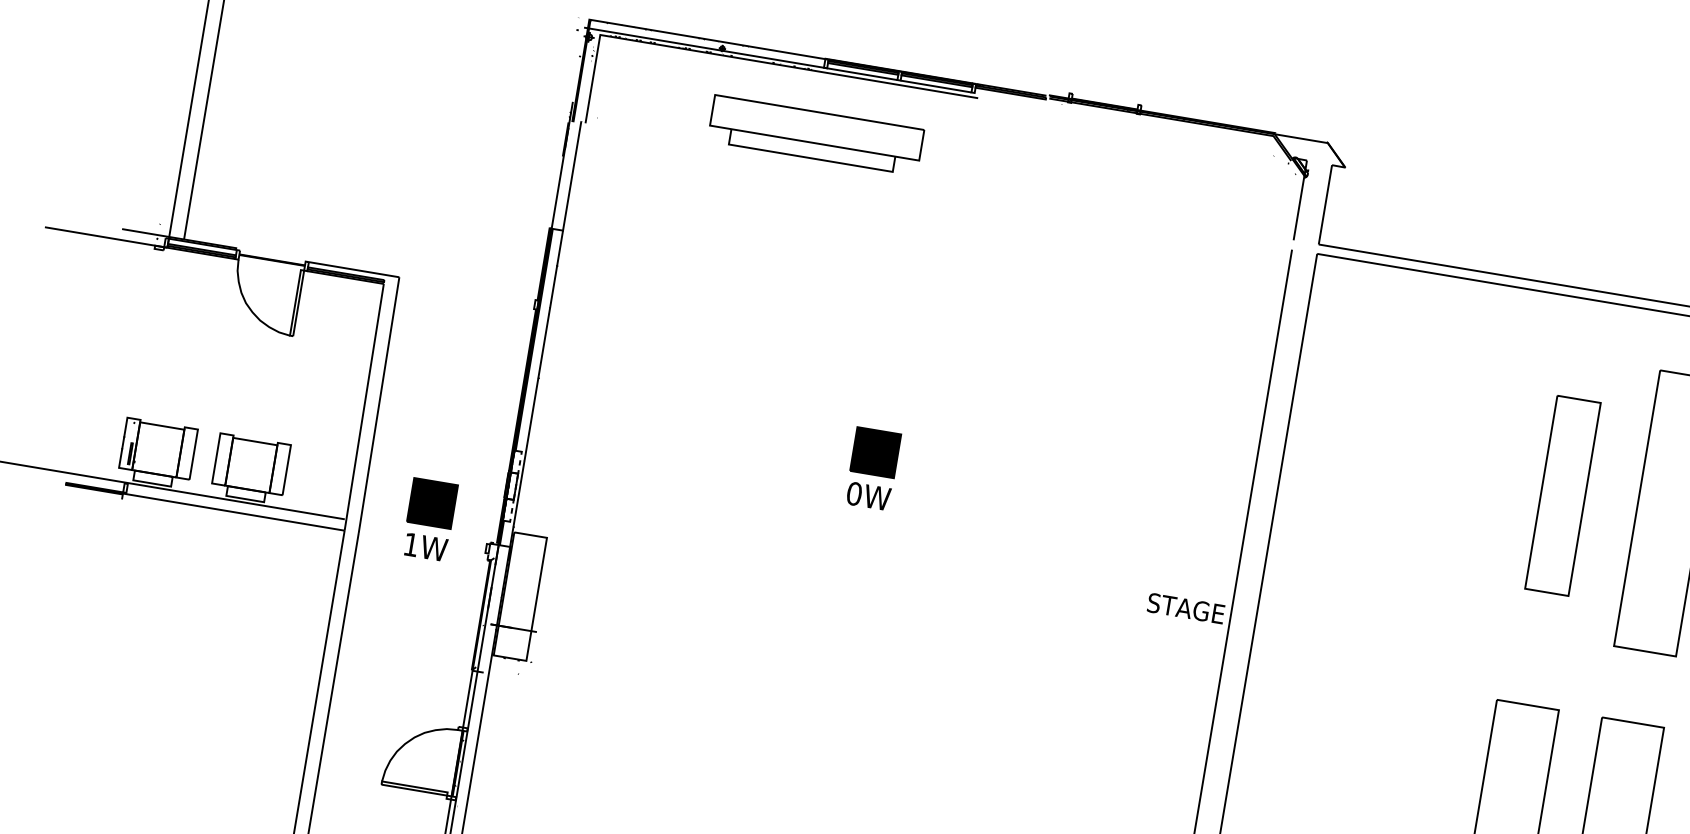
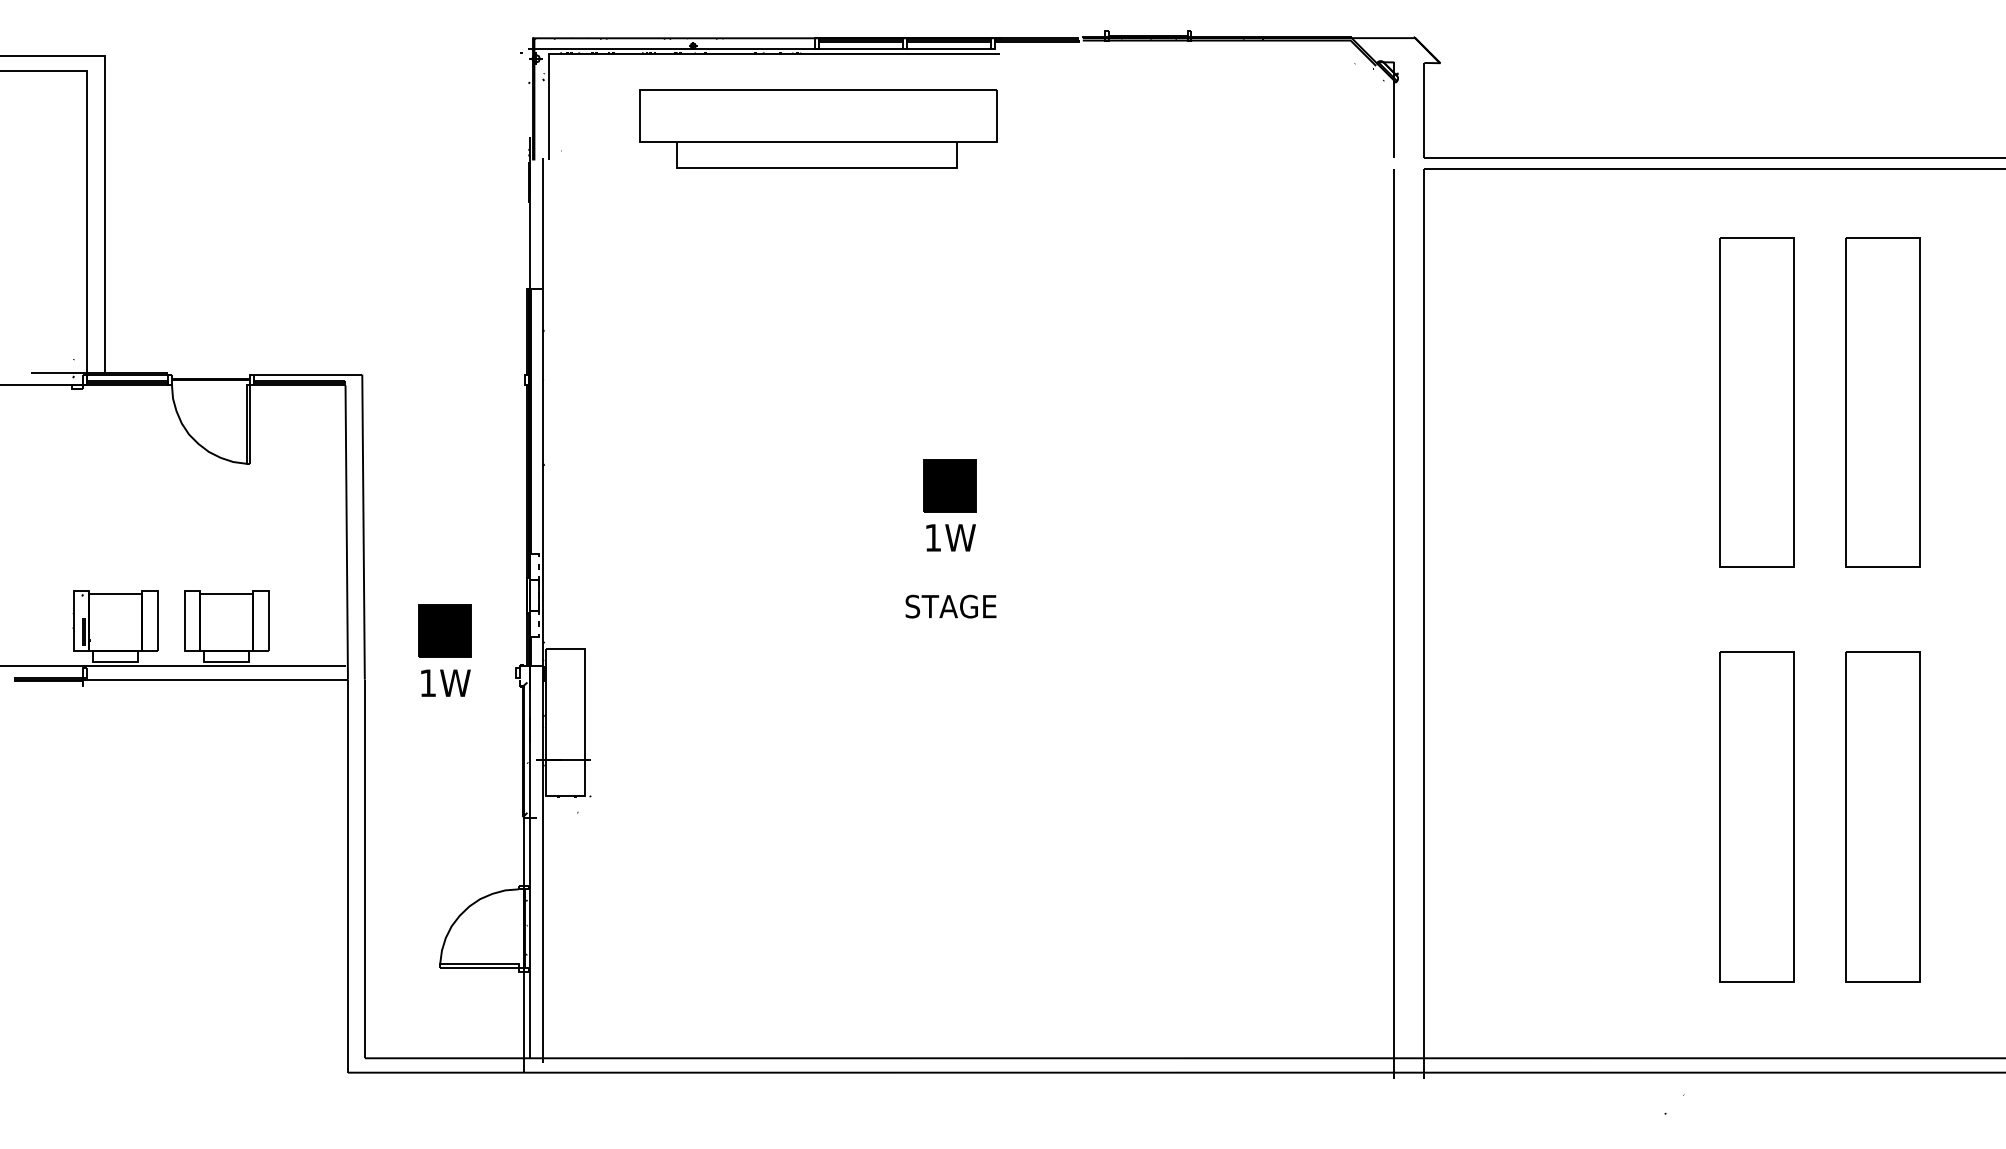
part: (815, 135) -> (818, 128), size x1.43
text: (853, 493) -> (932, 537), 0W -> 1W
part: (1562, 495) -> (1756, 402), size x1.43
text: (1185, 608) -> (950, 606), moved

